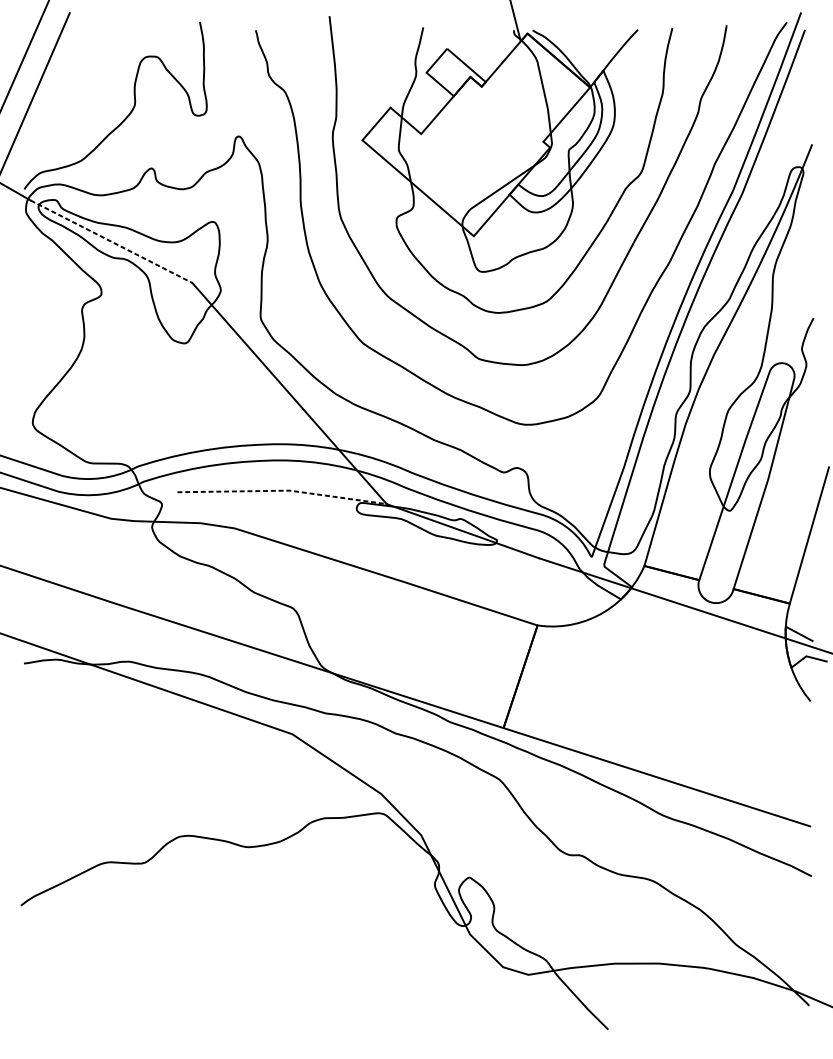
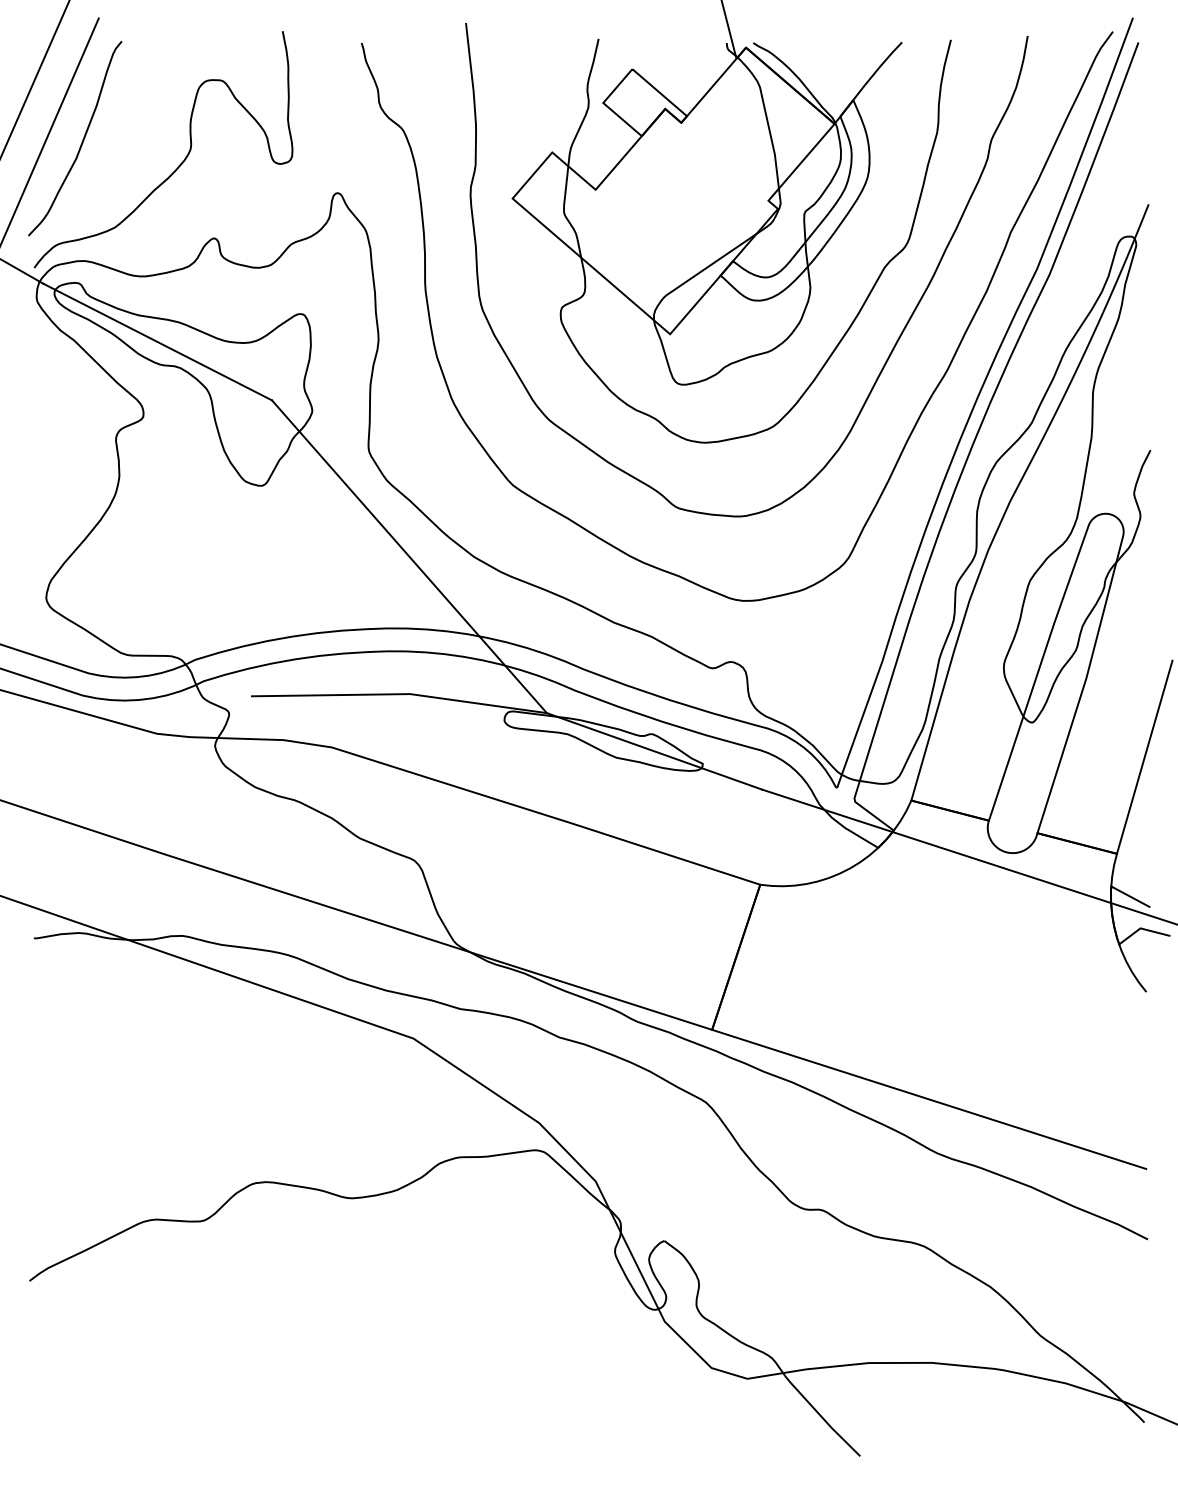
curve: (58, 98) -> (82, 139), added
line: (112, 242) -> (158, 342), dashed -> solid
line: (283, 490) -> (400, 694), dashed -> solid

